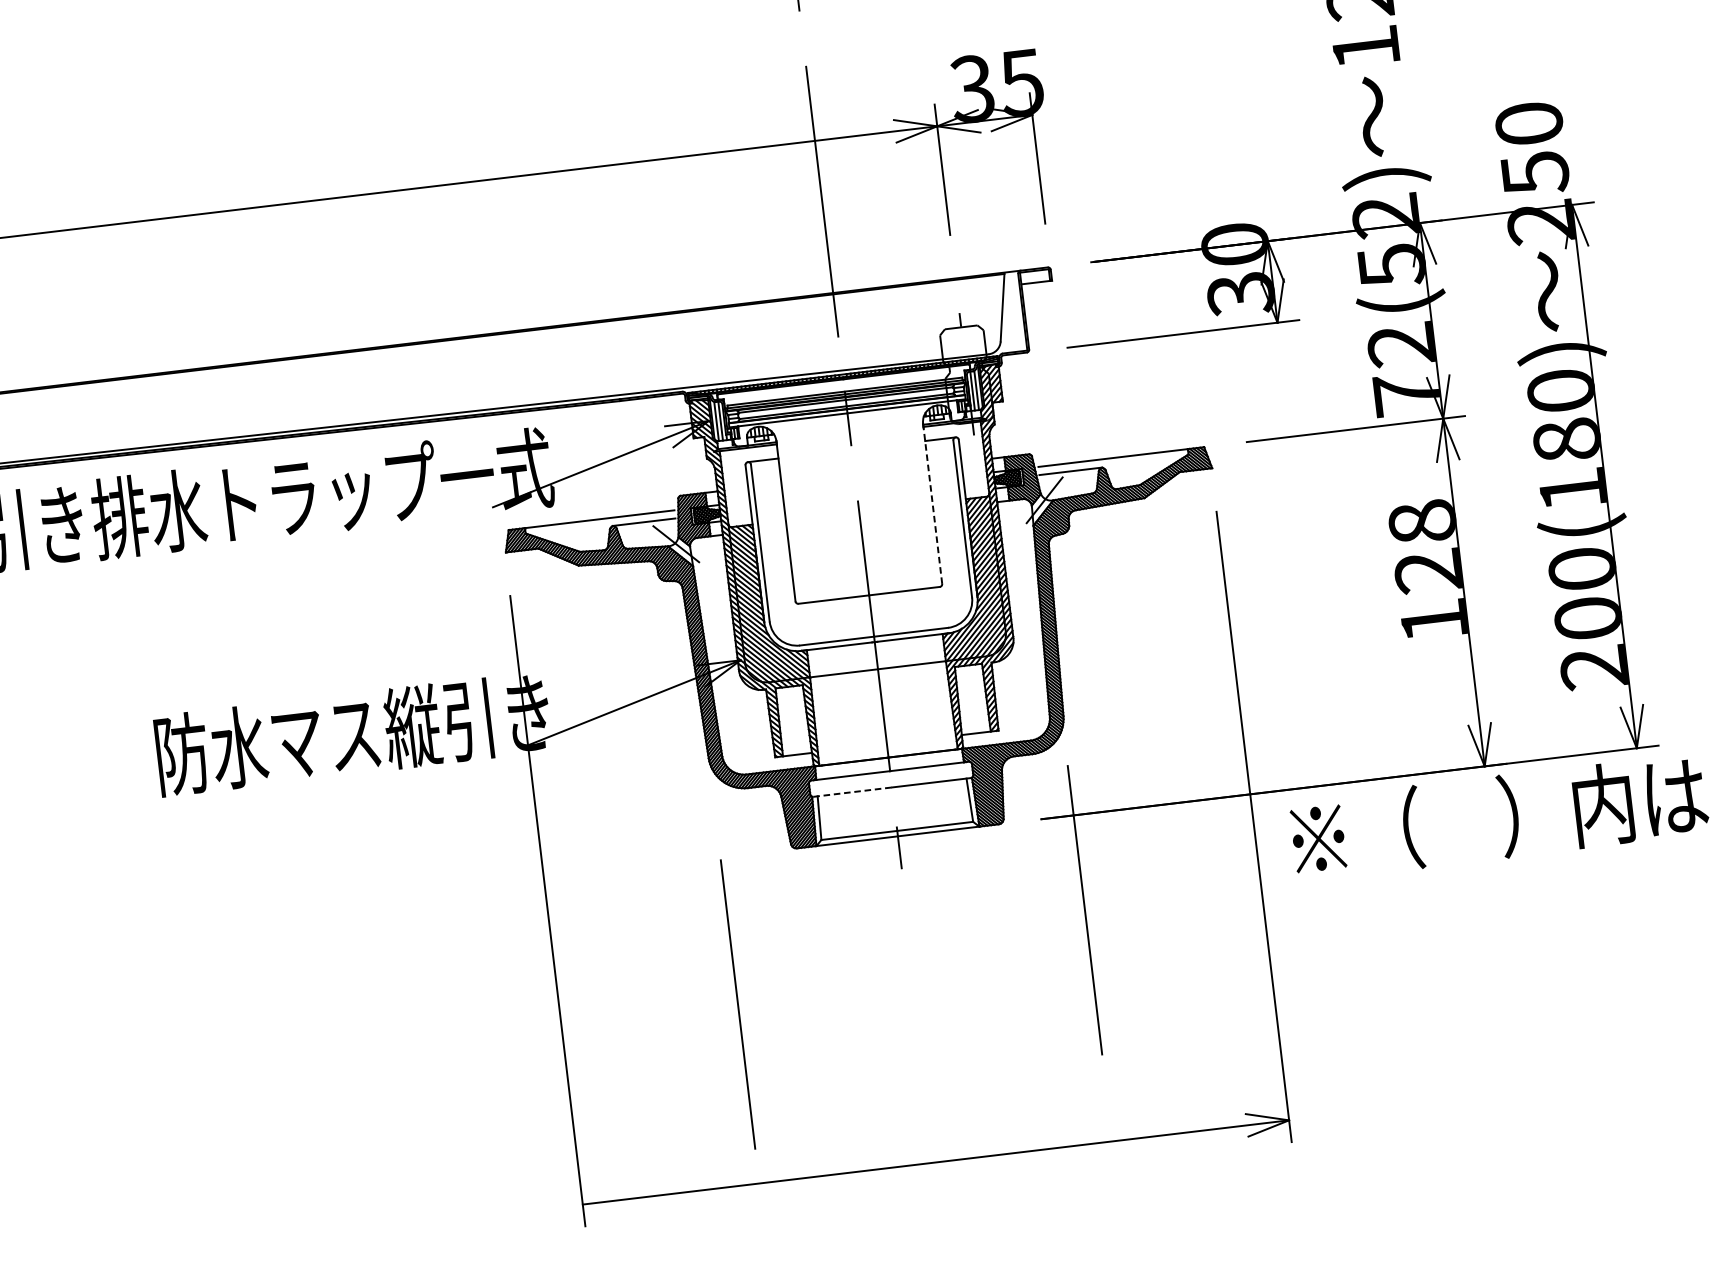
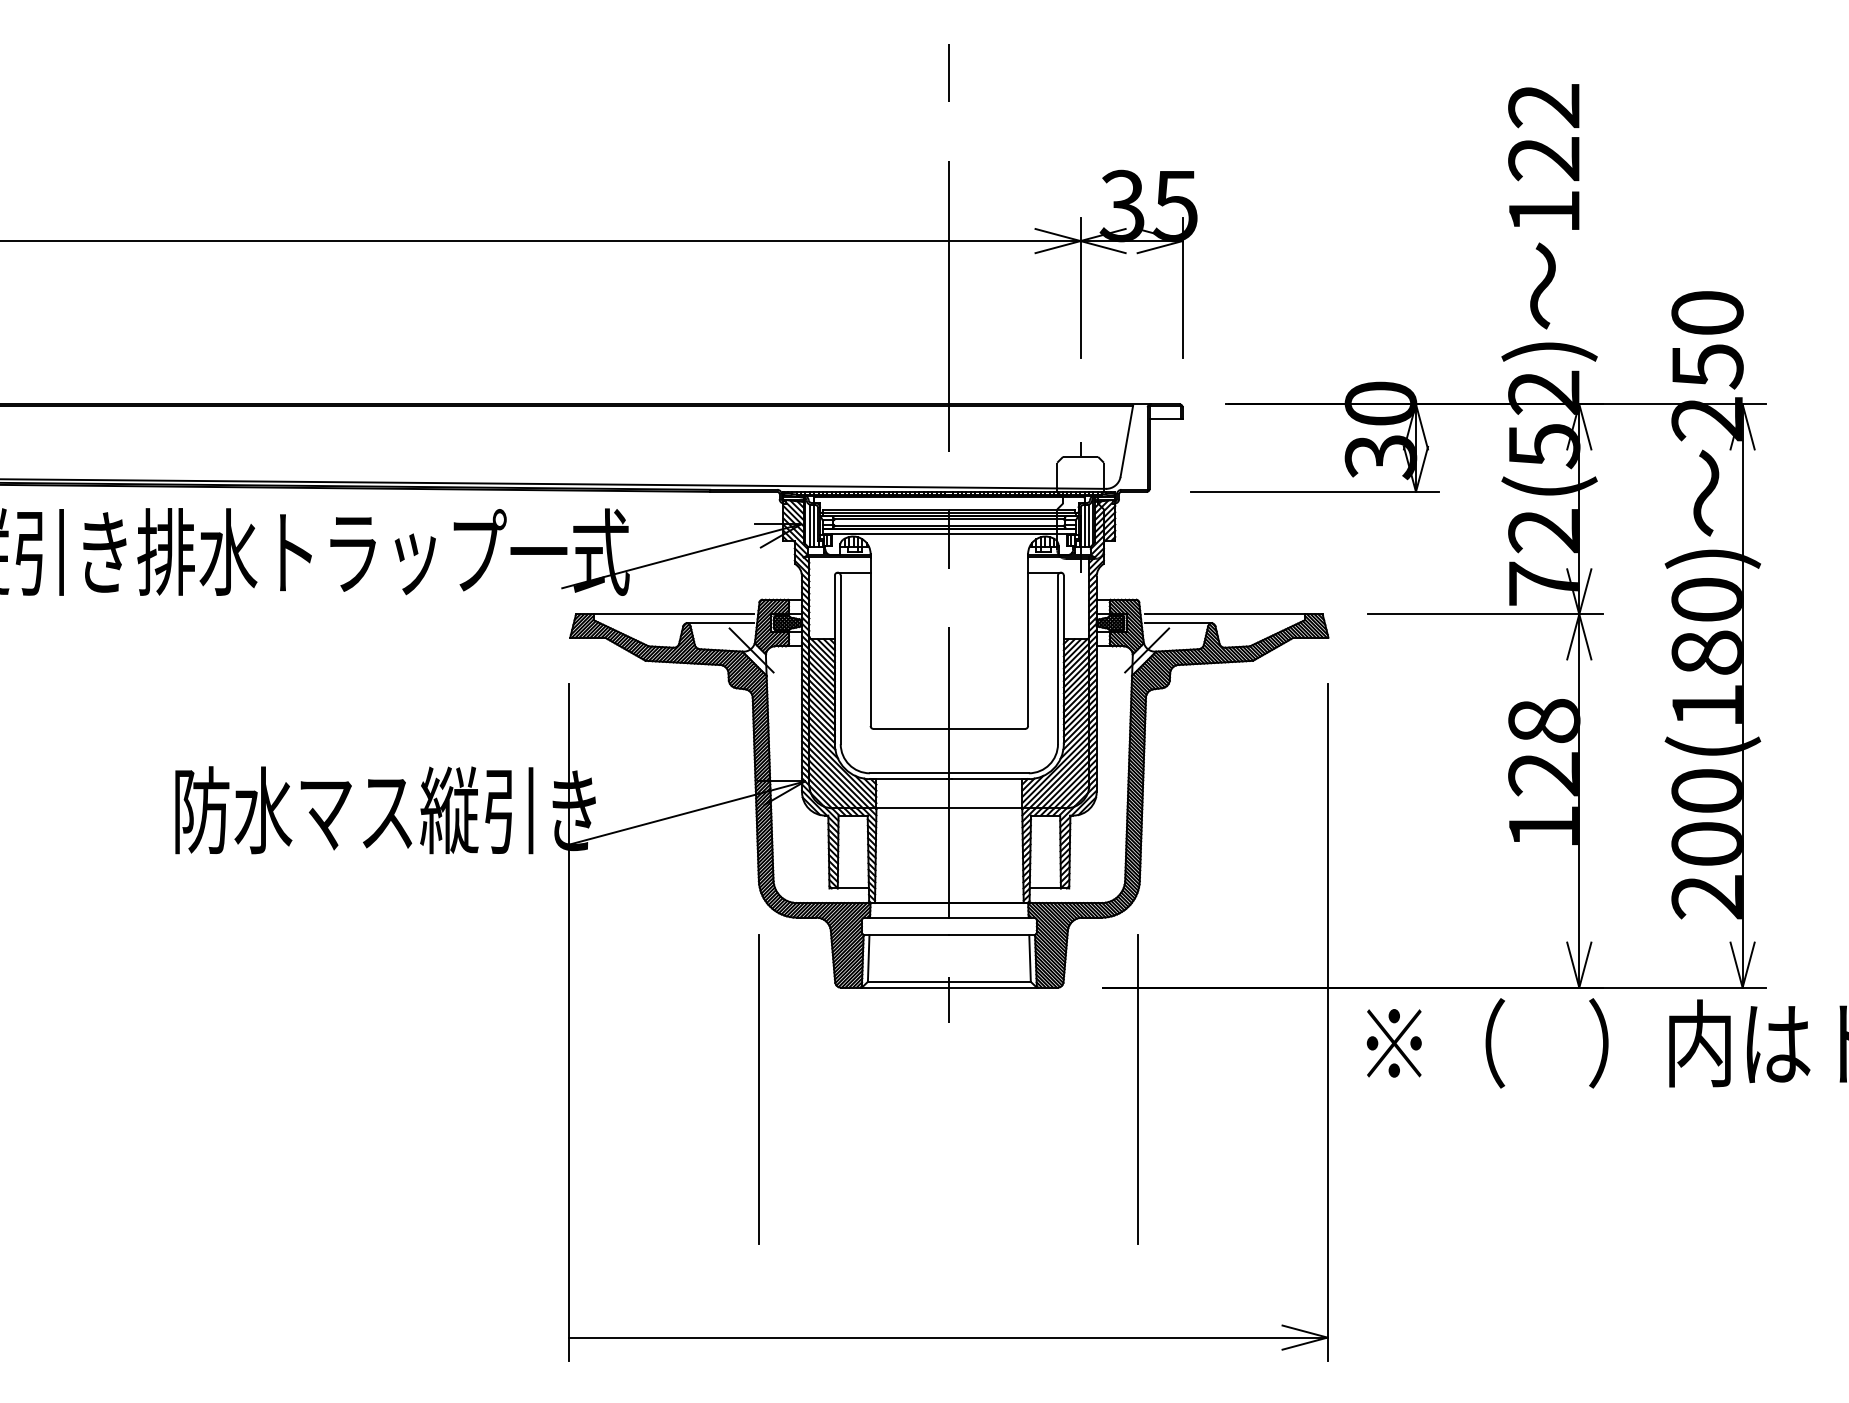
line: (933, 504) -> (1028, 640), dashed -> solid
line: (853, 792) -> (907, 935), dashed -> solid
line: (737, 1004) -> (758, 1089), moved

